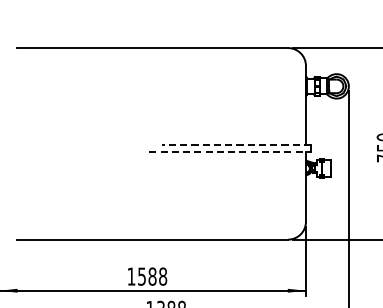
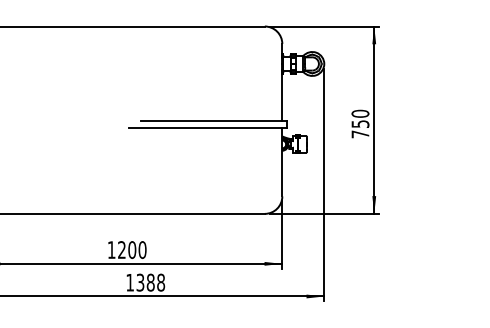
line: (235, 144) -> (213, 120), dashed -> solid
line: (230, 152) -> (208, 128), dashed -> solid
text: (152, 277) -> (132, 250), 1588 -> 1200

